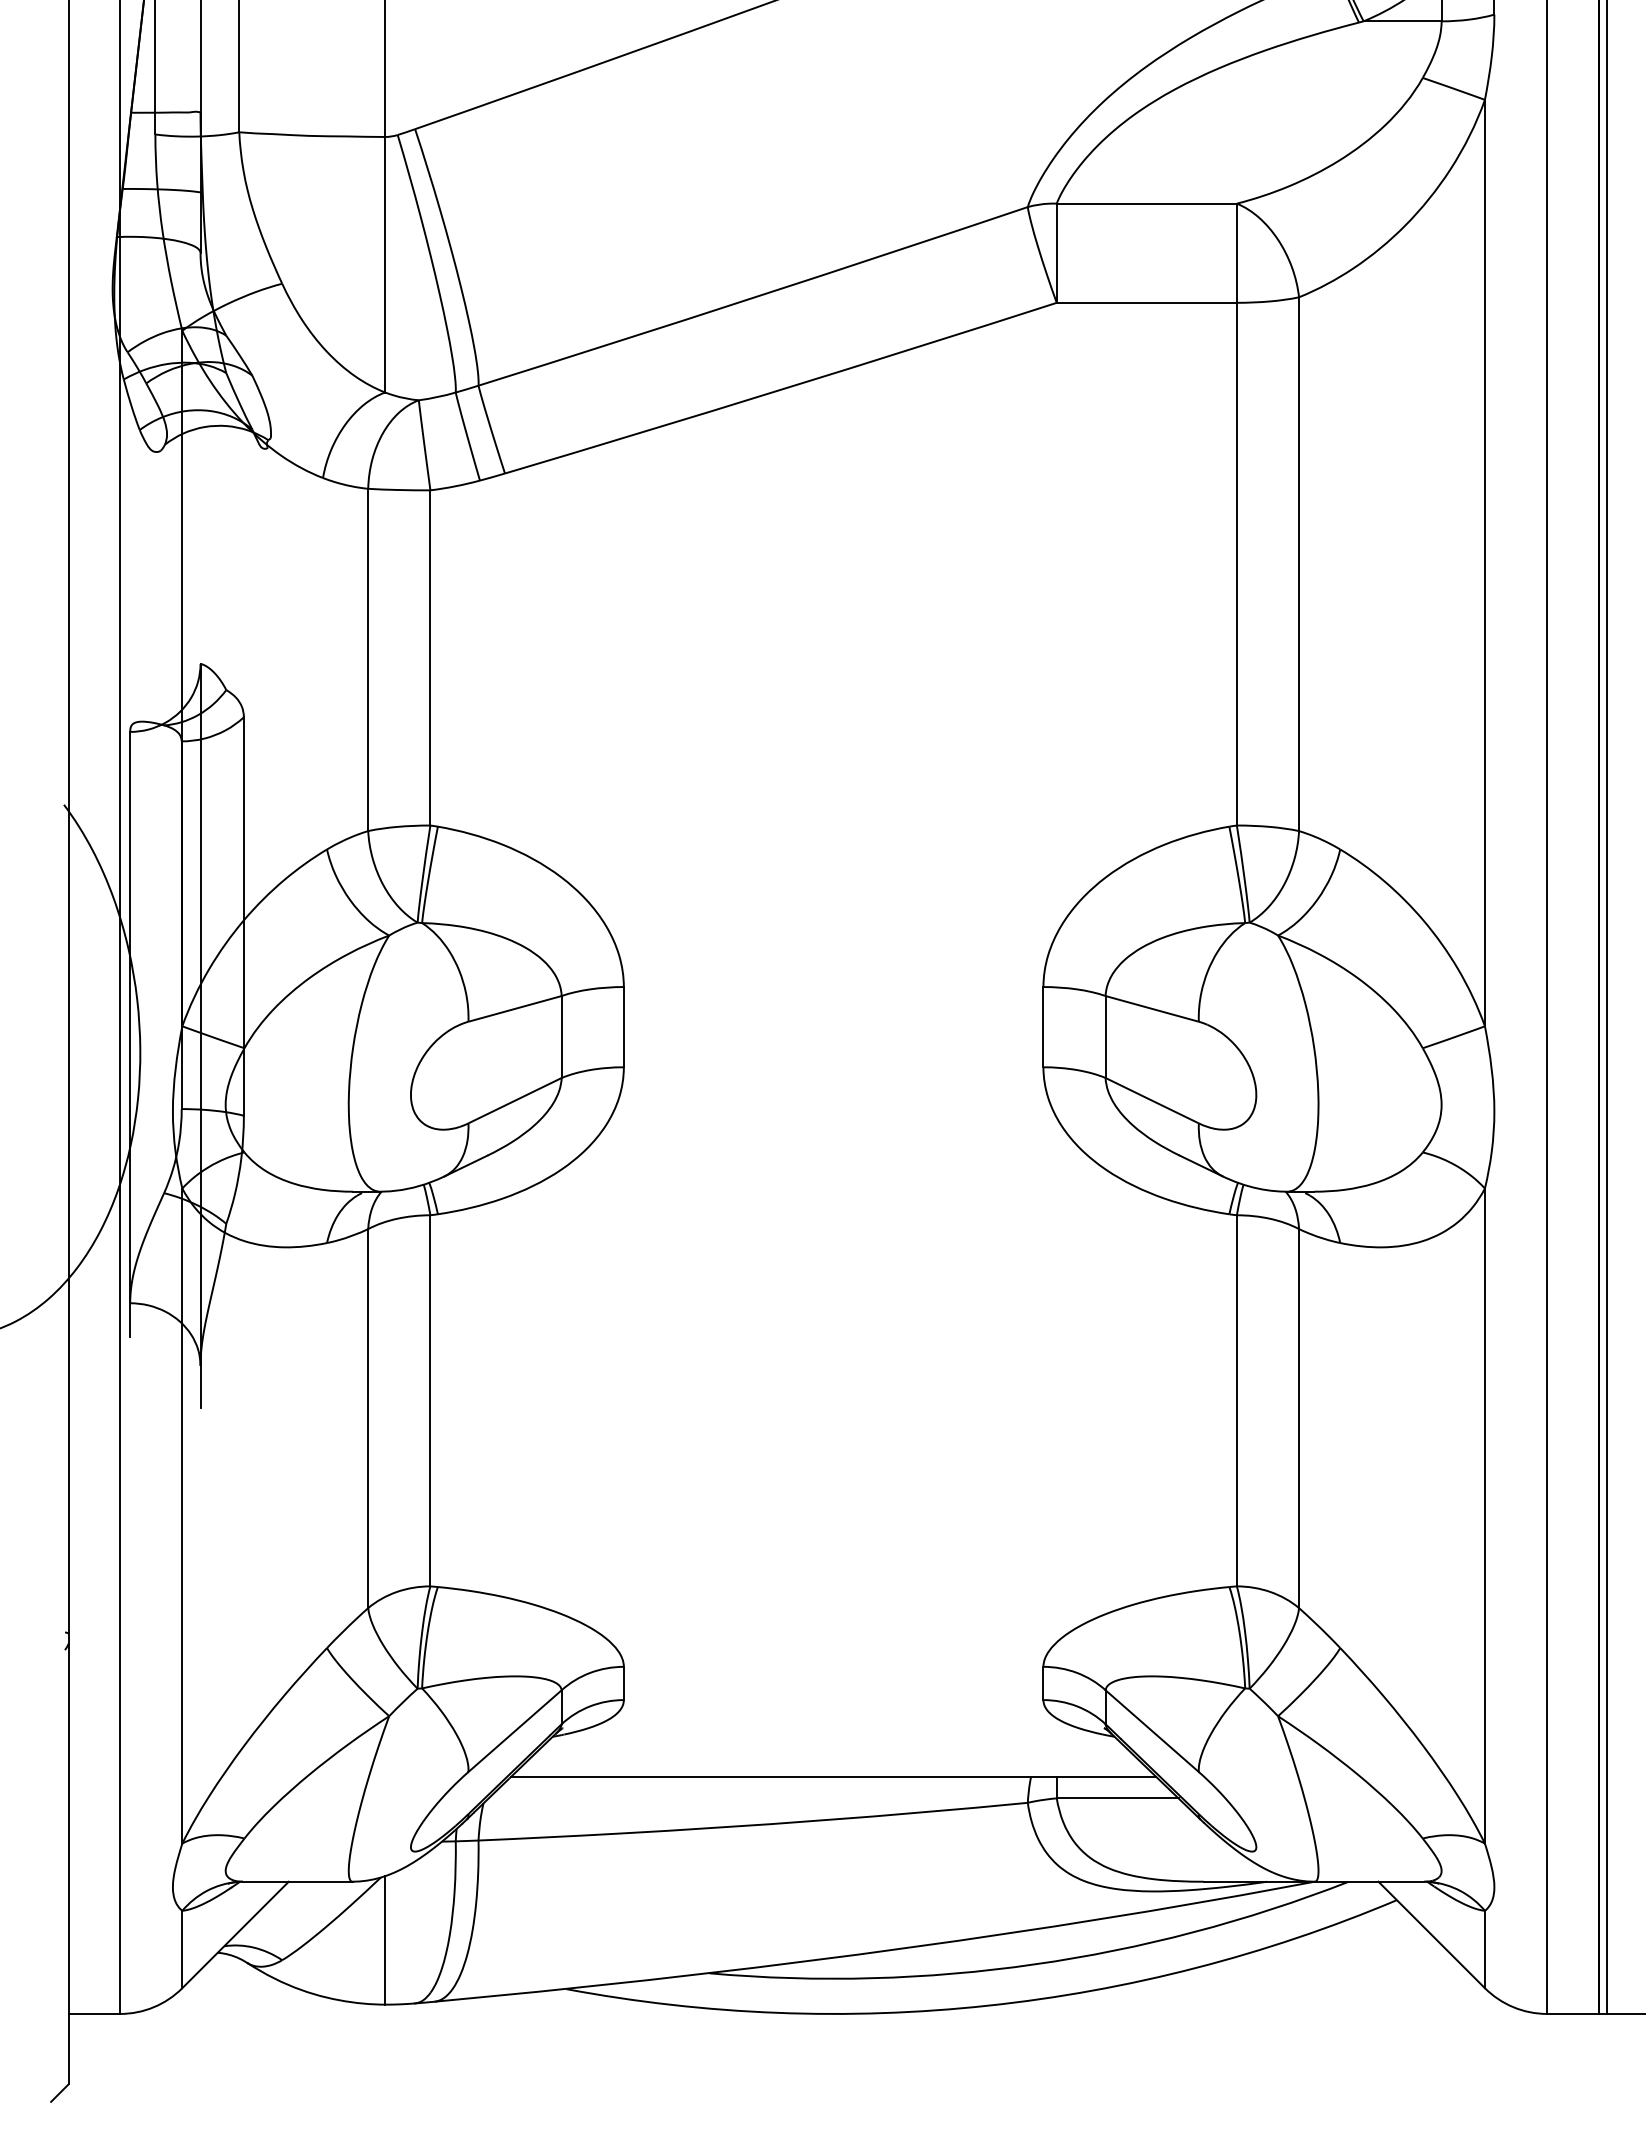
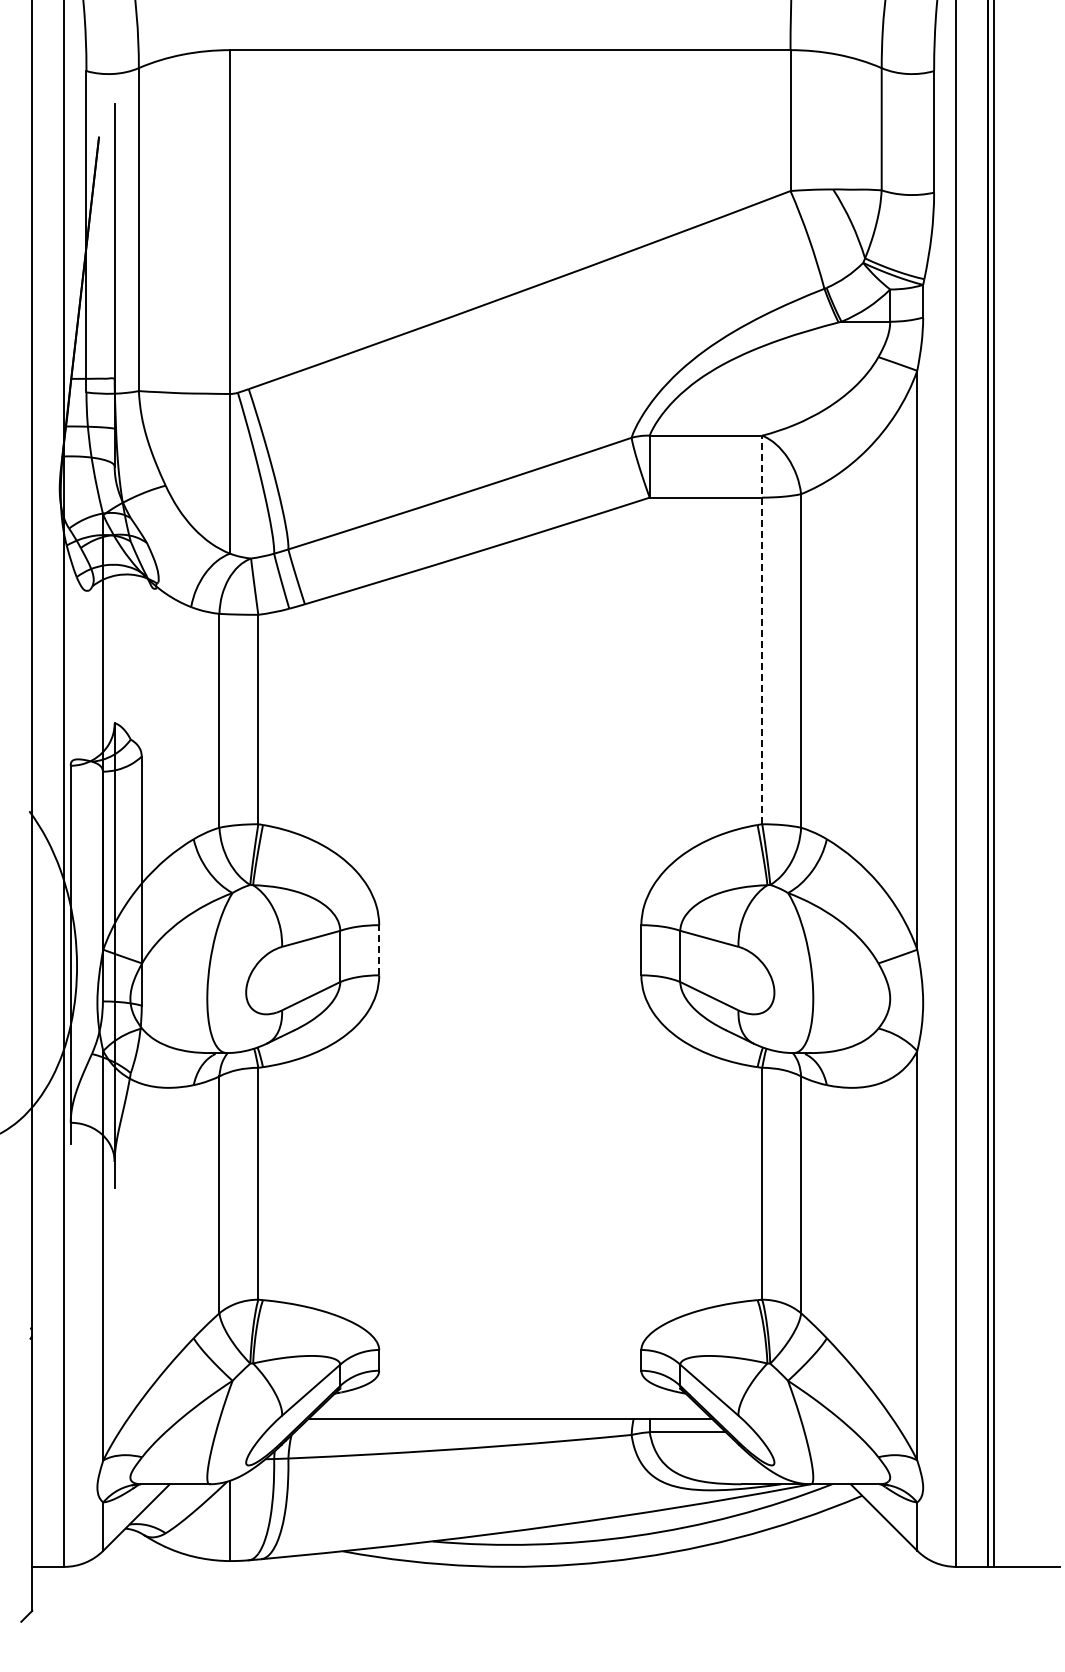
line: (1237, 513) -> (762, 629), solid -> dashed
line: (624, 1025) -> (379, 949), solid -> dashed

